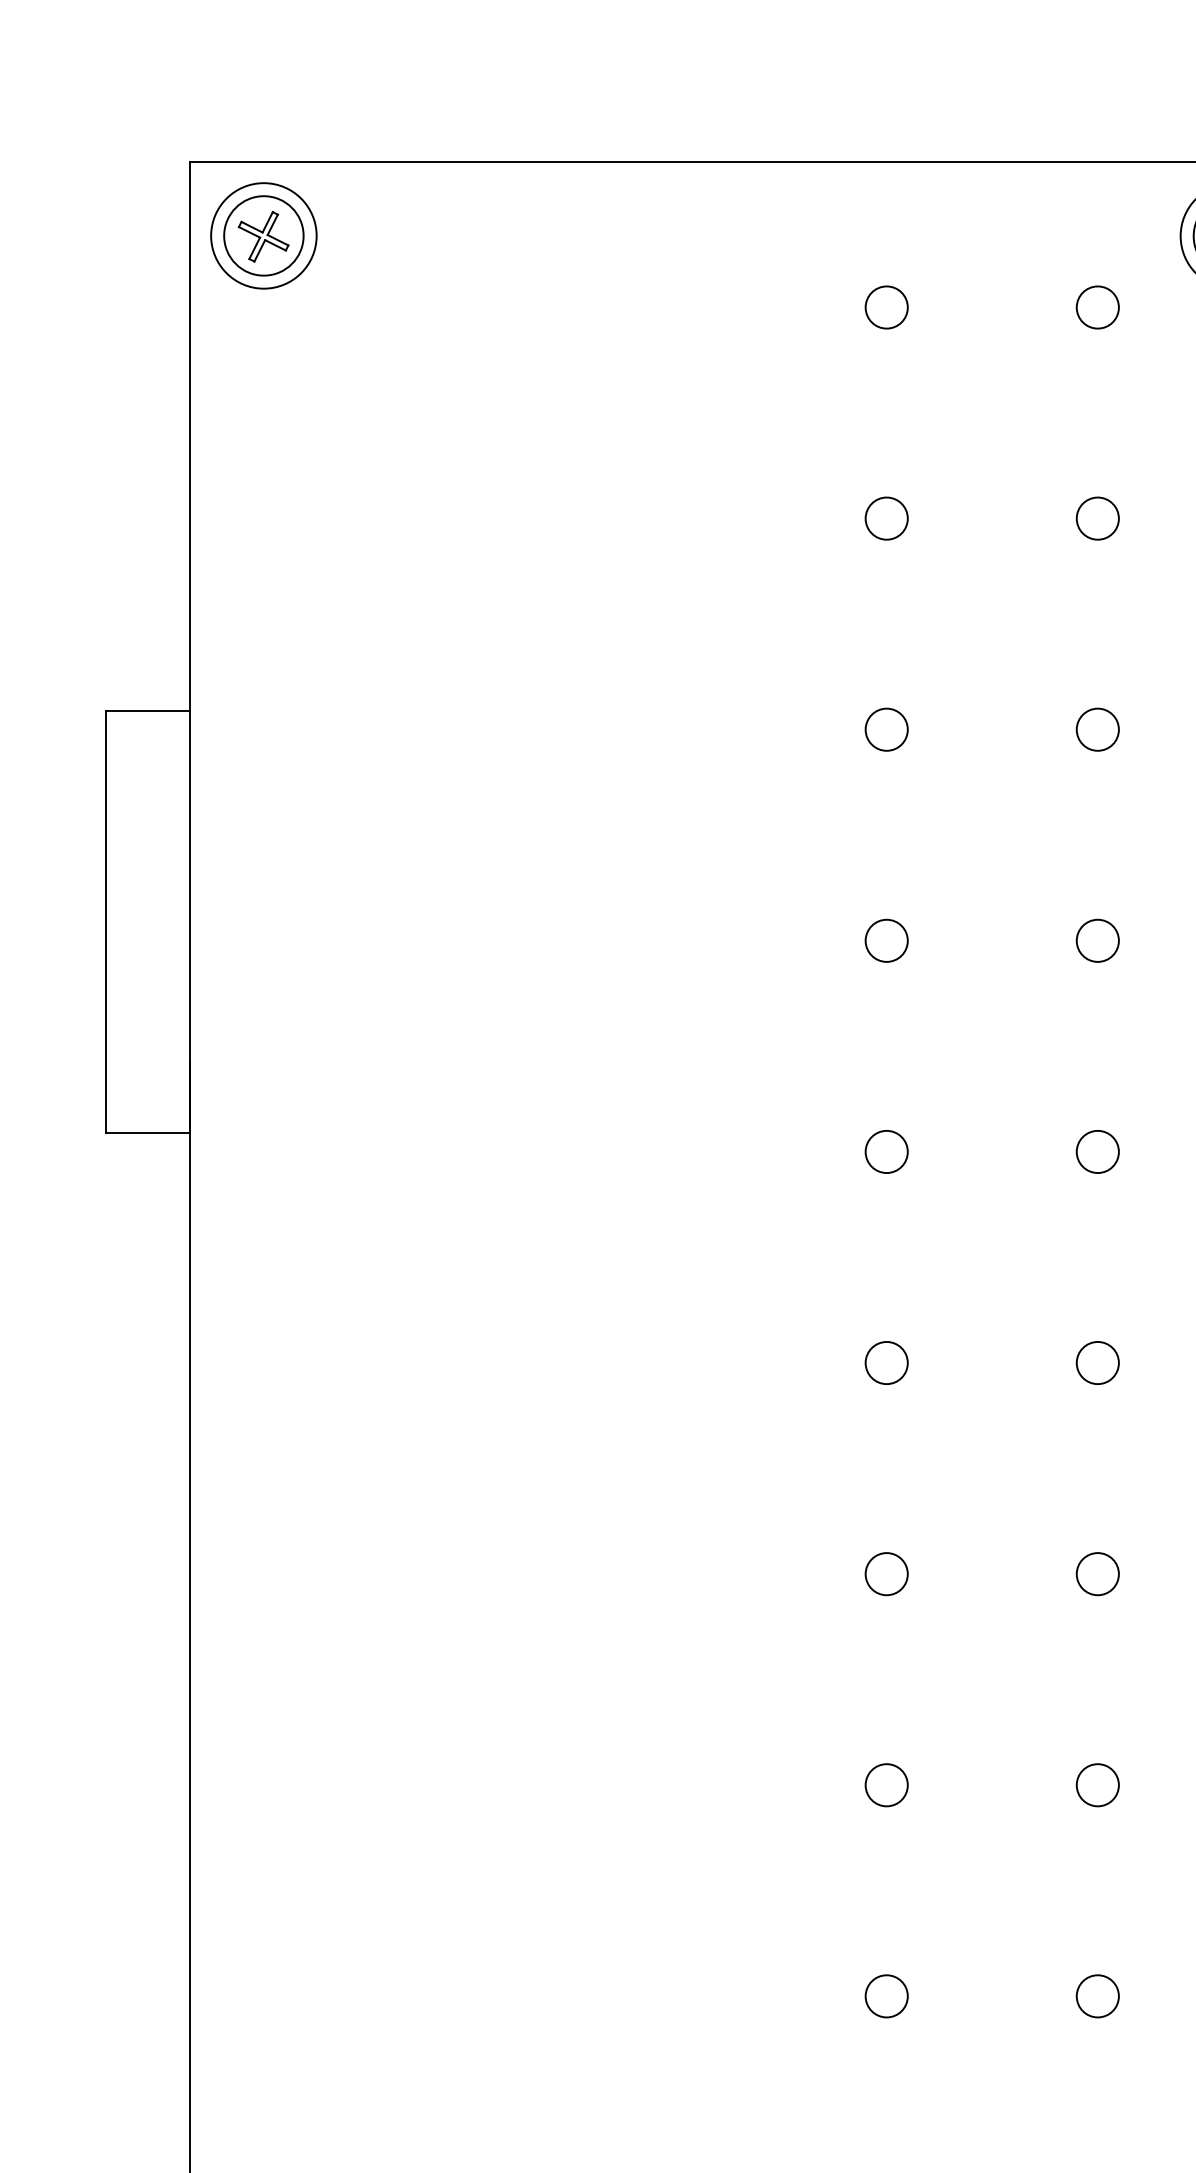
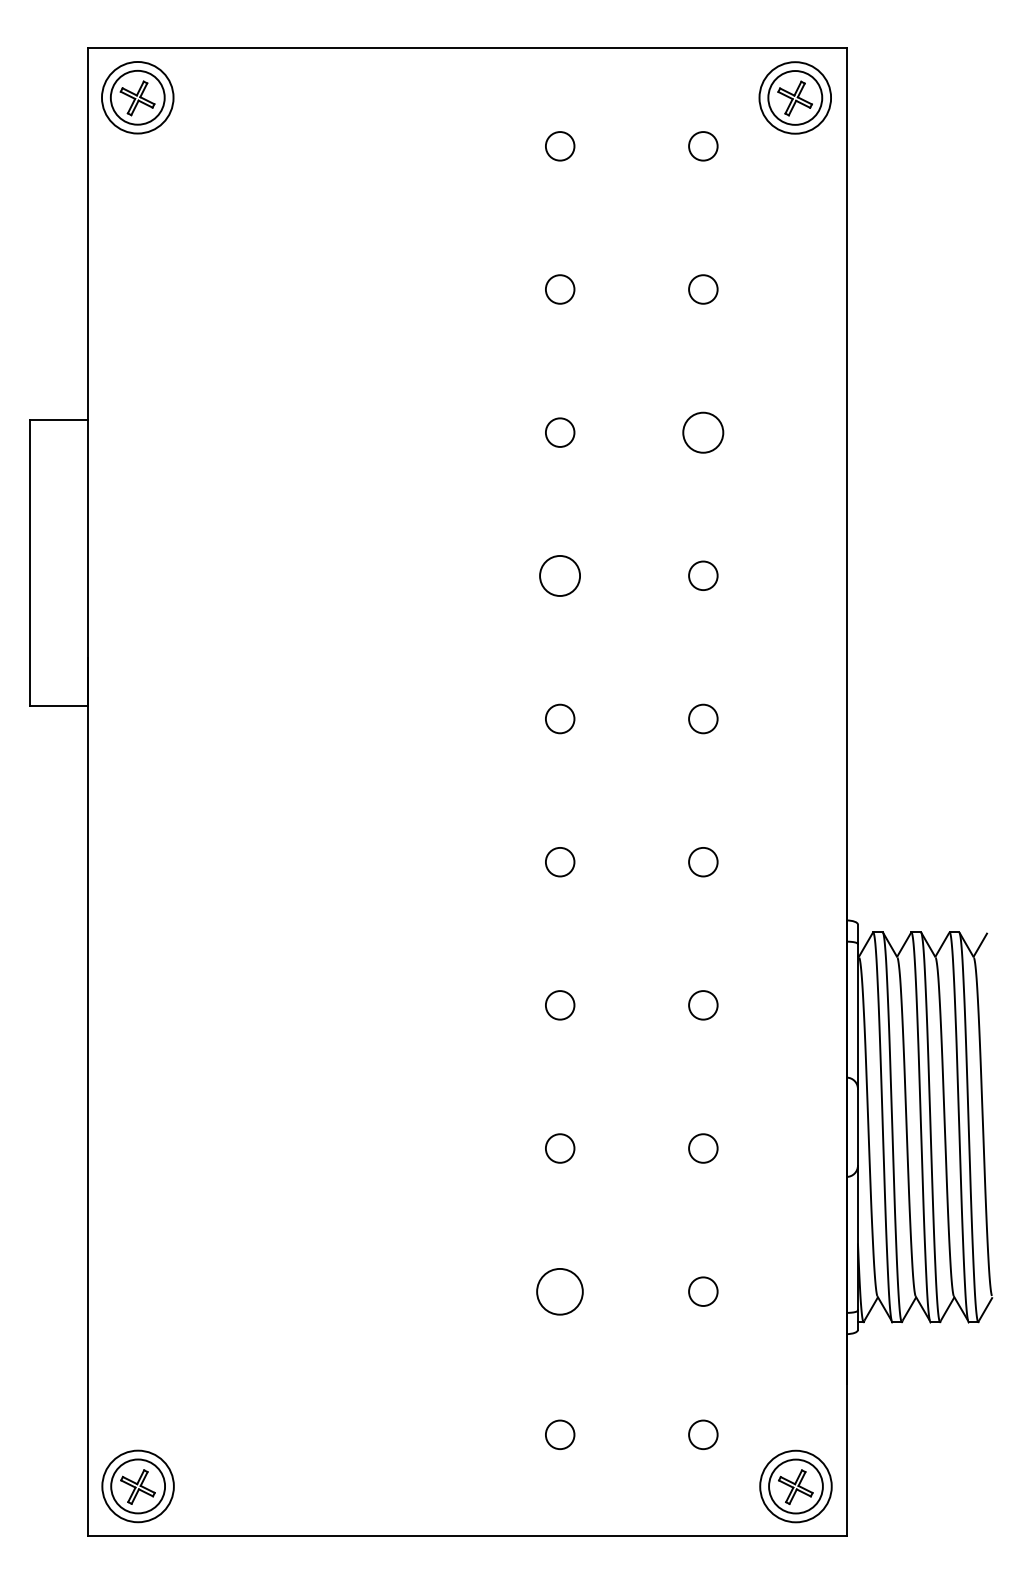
circle: (1098, 729) -> (703, 432), size x1.4
circle: (887, 940) -> (560, 575), size x1.4
circle: (887, 1996) -> (560, 1291), size x1.6

